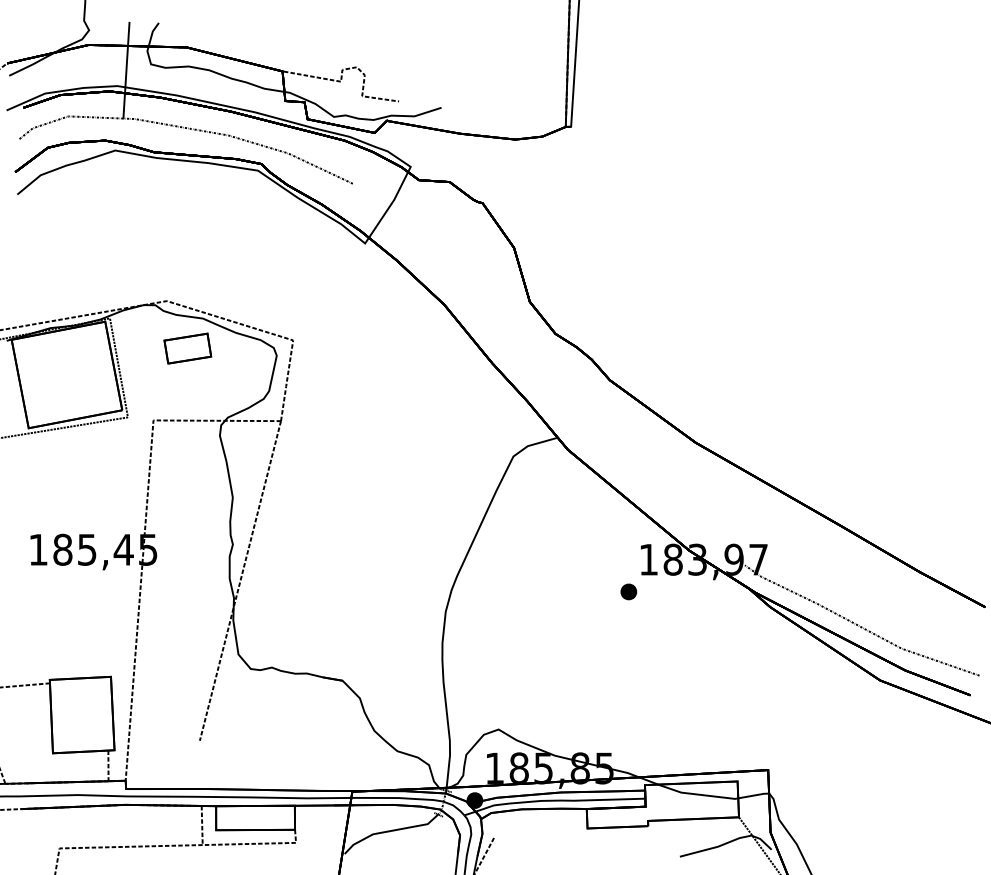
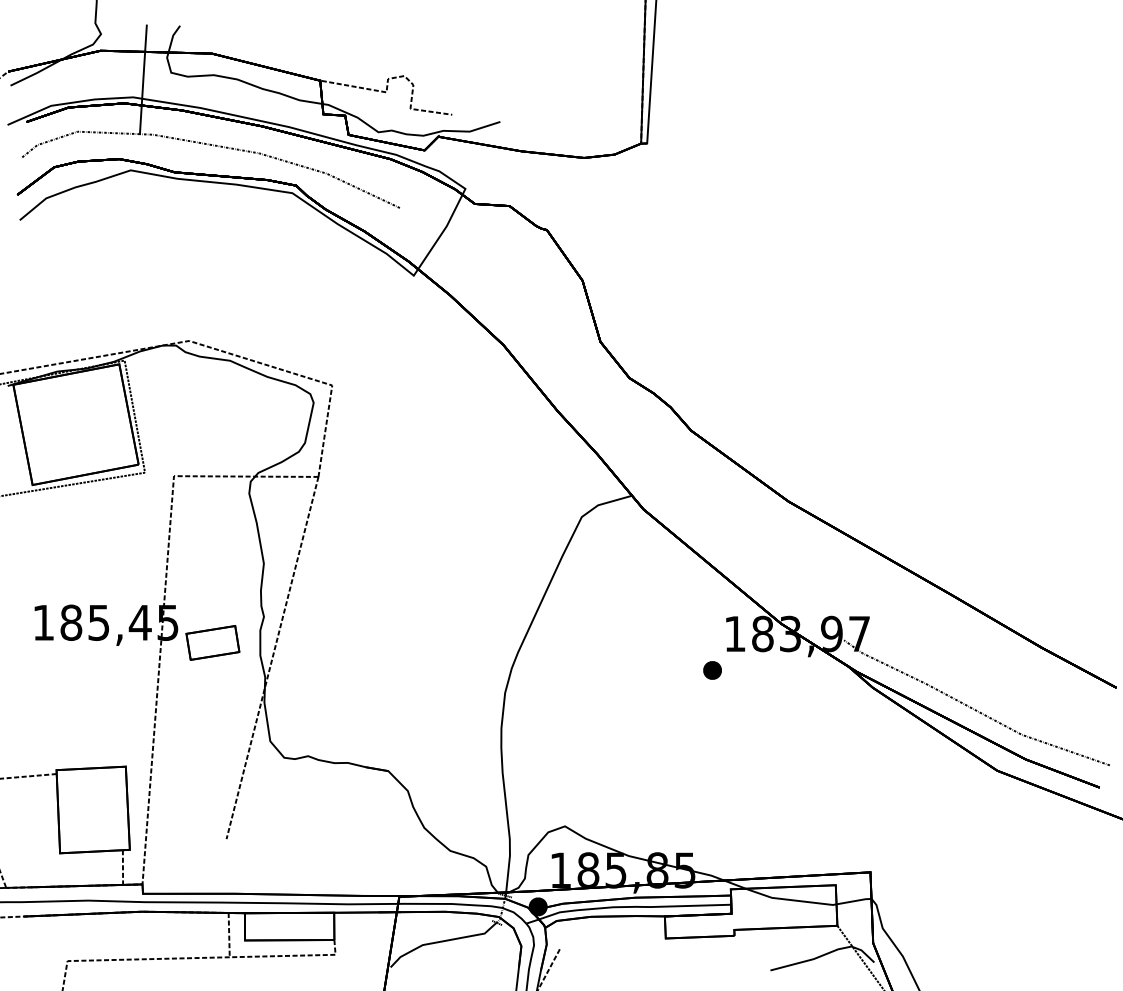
part: (187, 348) -> (212, 642), moved

